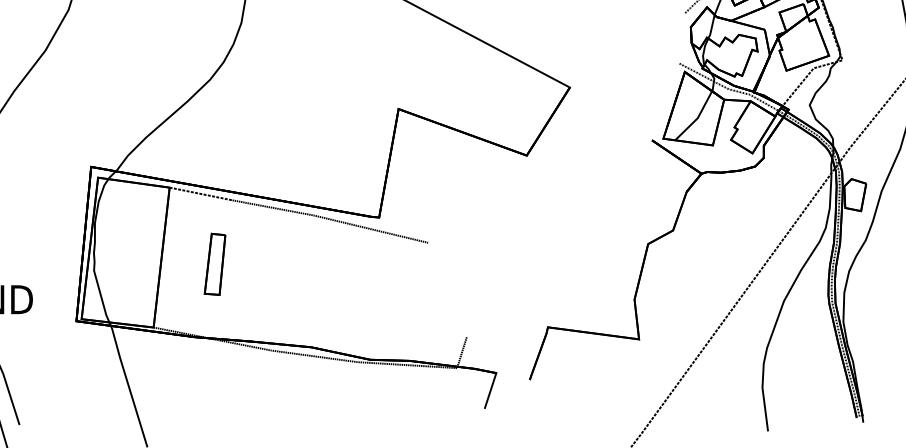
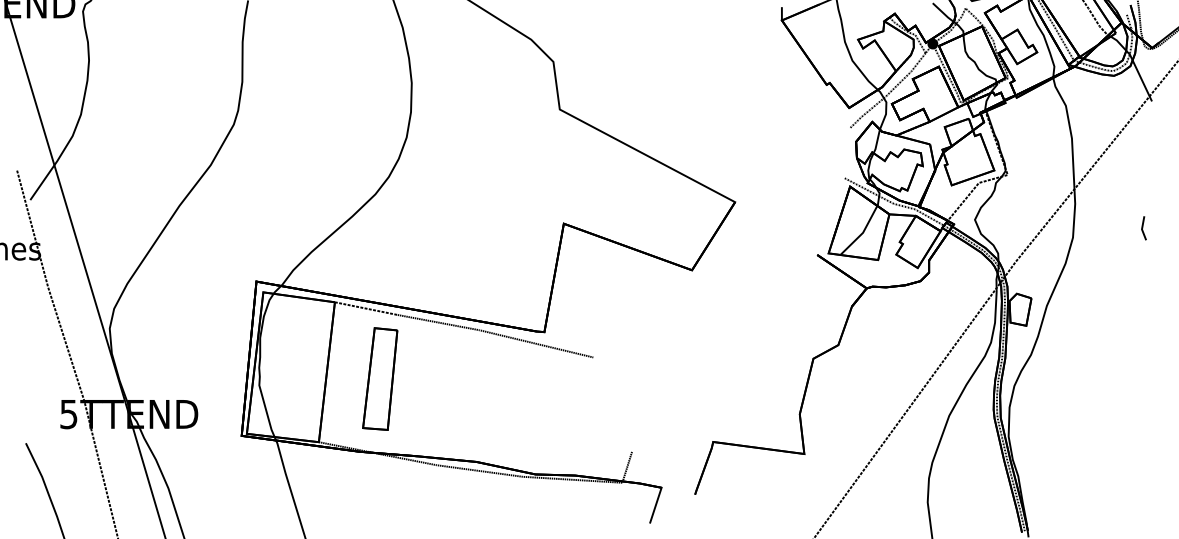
part: (215, 263) -> (380, 378), size x1.67

